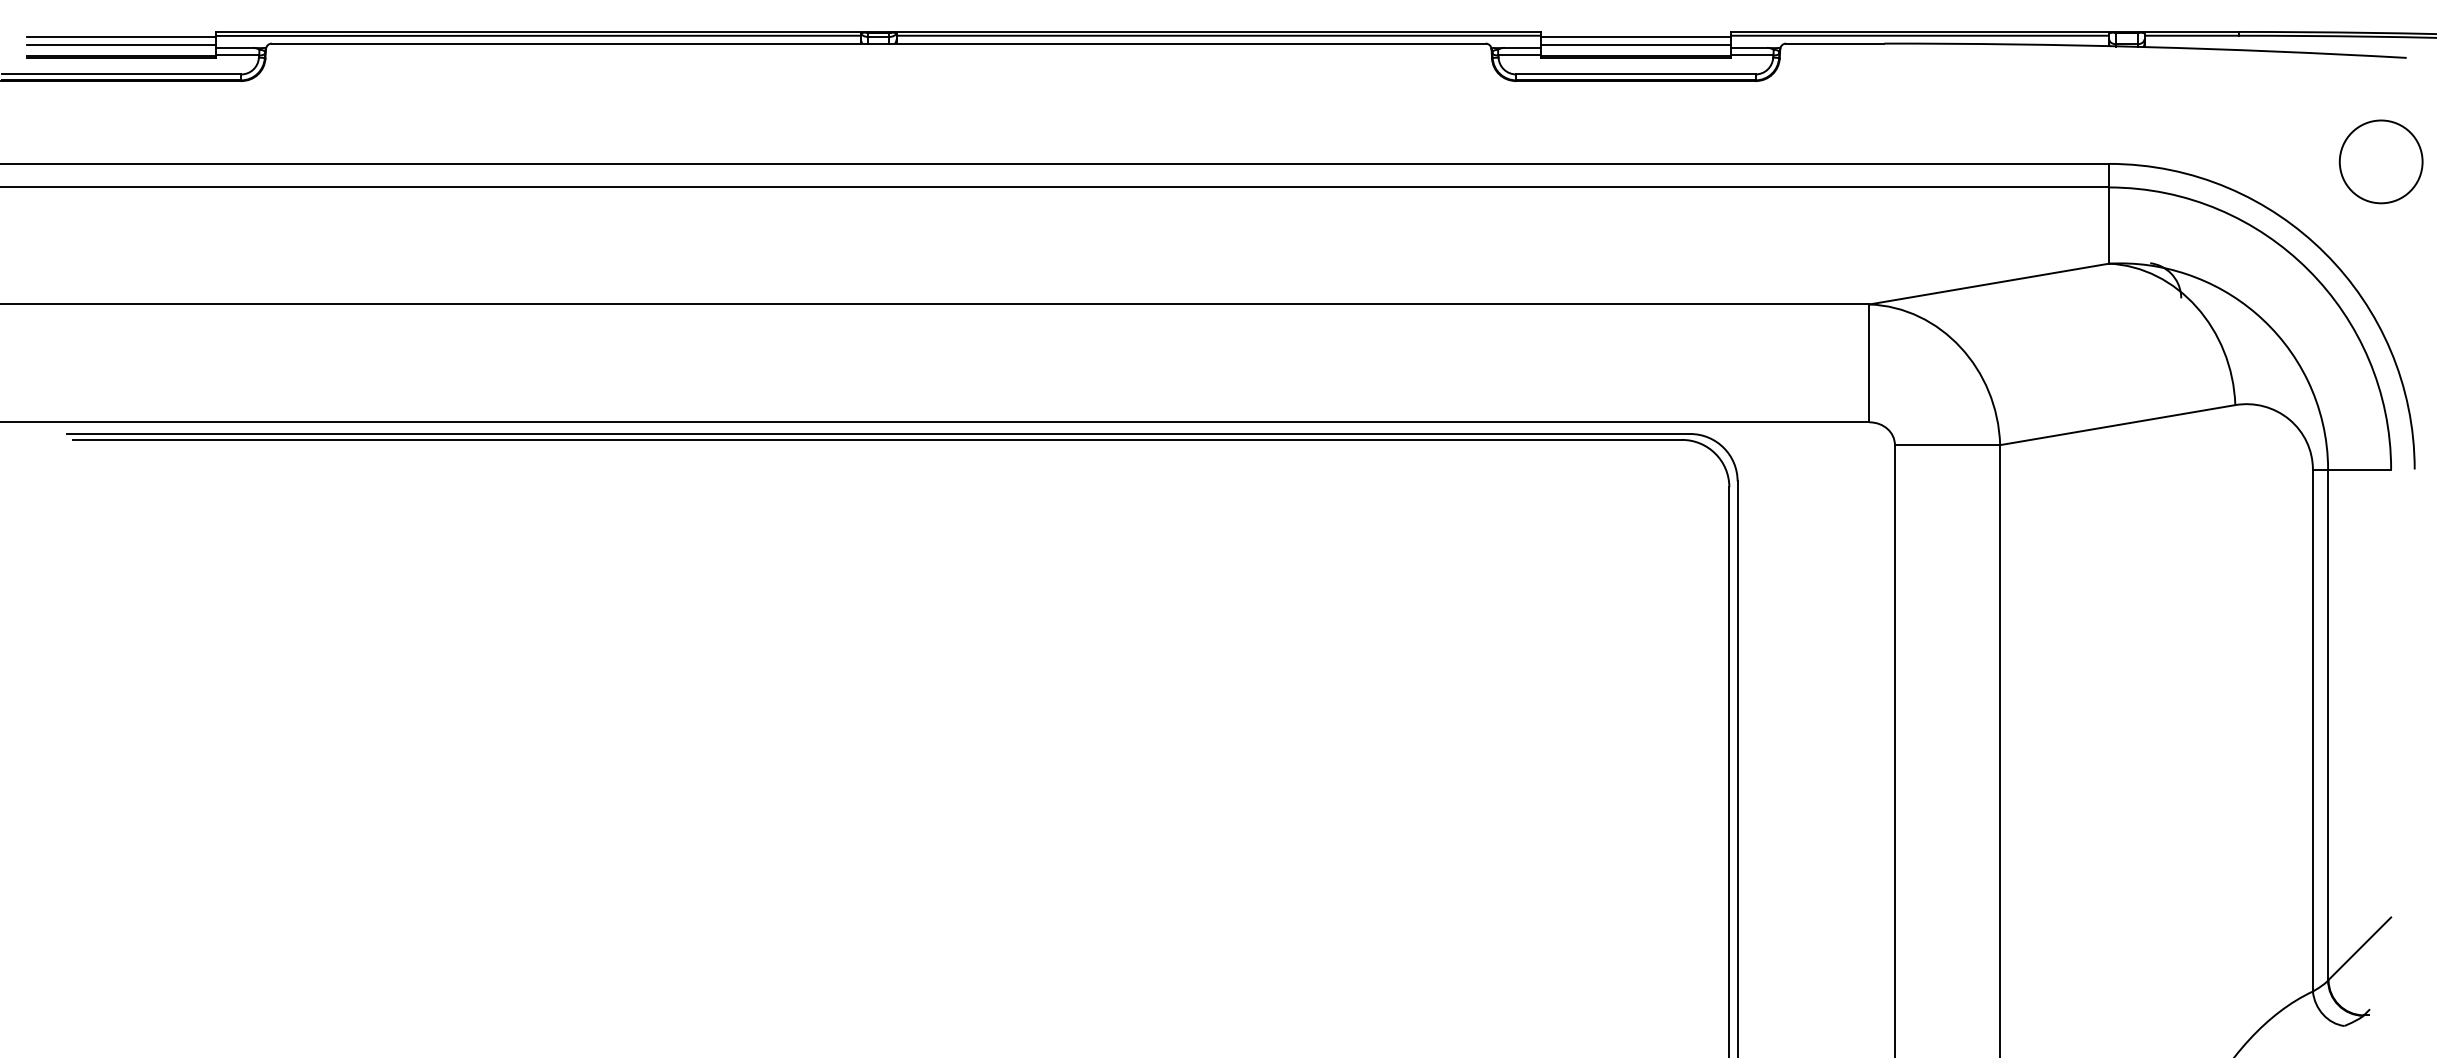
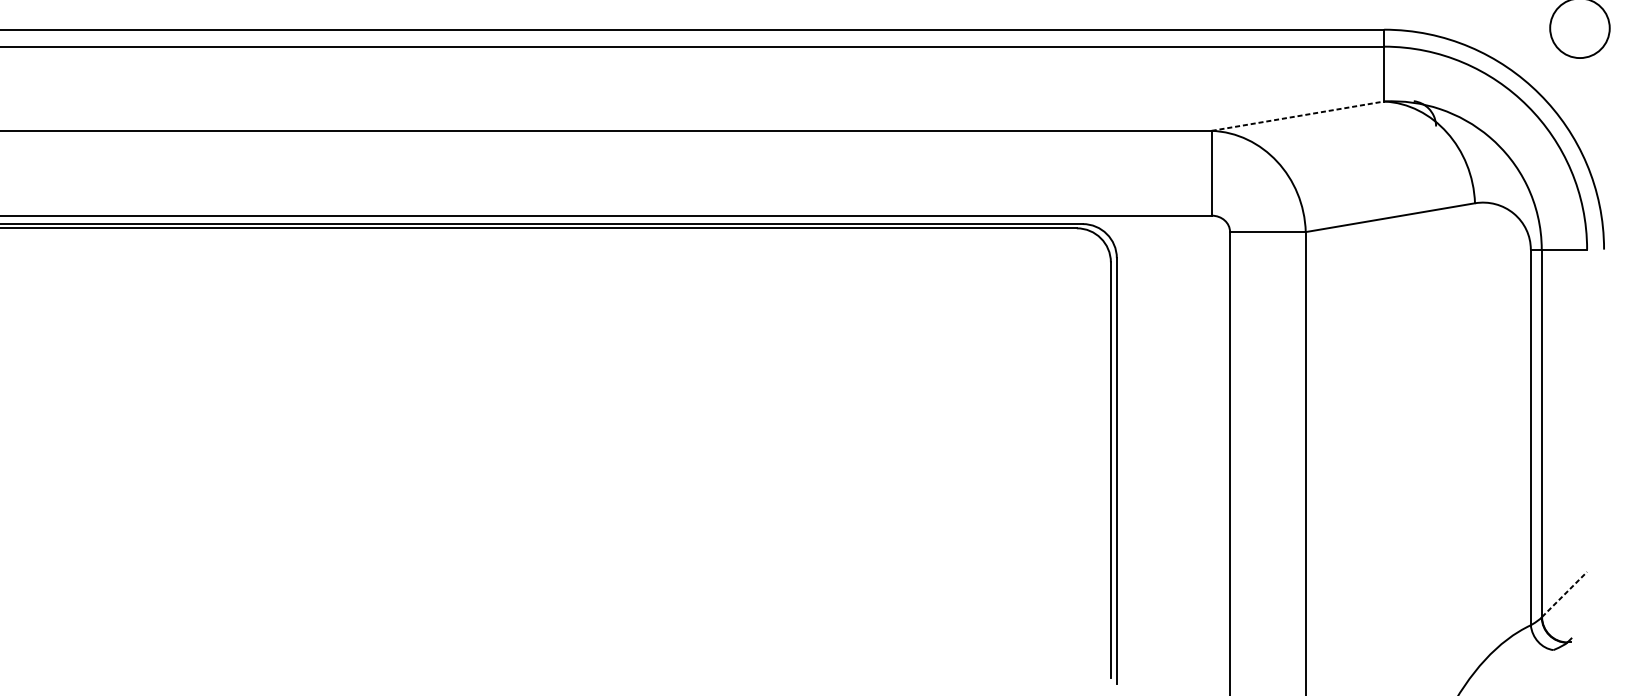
line: (1989, 284) -> (1298, 116), solid -> dashed
line: (2360, 948) -> (1565, 594), solid -> dashed

